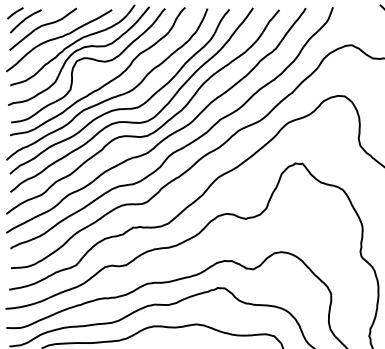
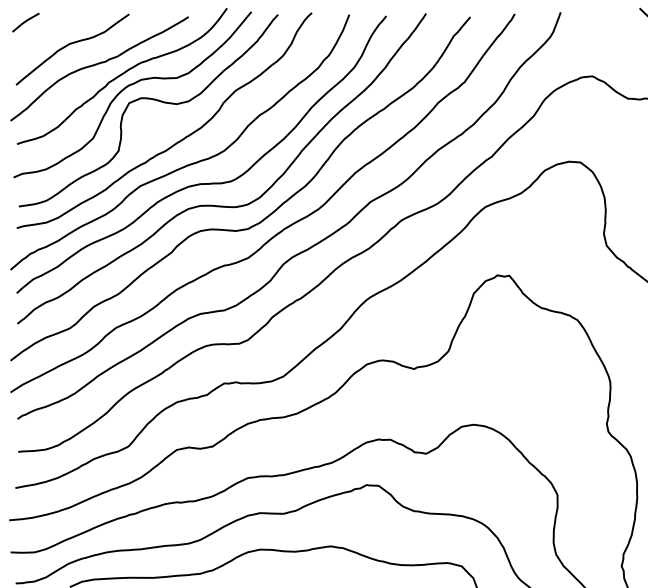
curve: (25, 20) -> (42, 34), removed

